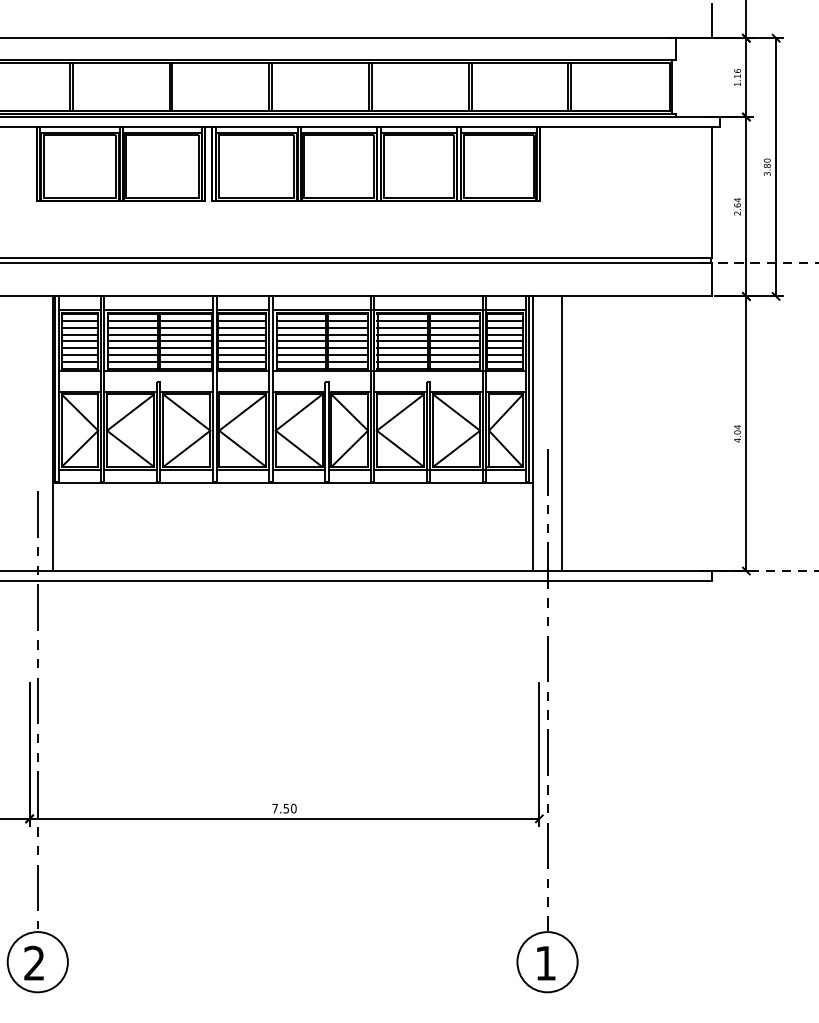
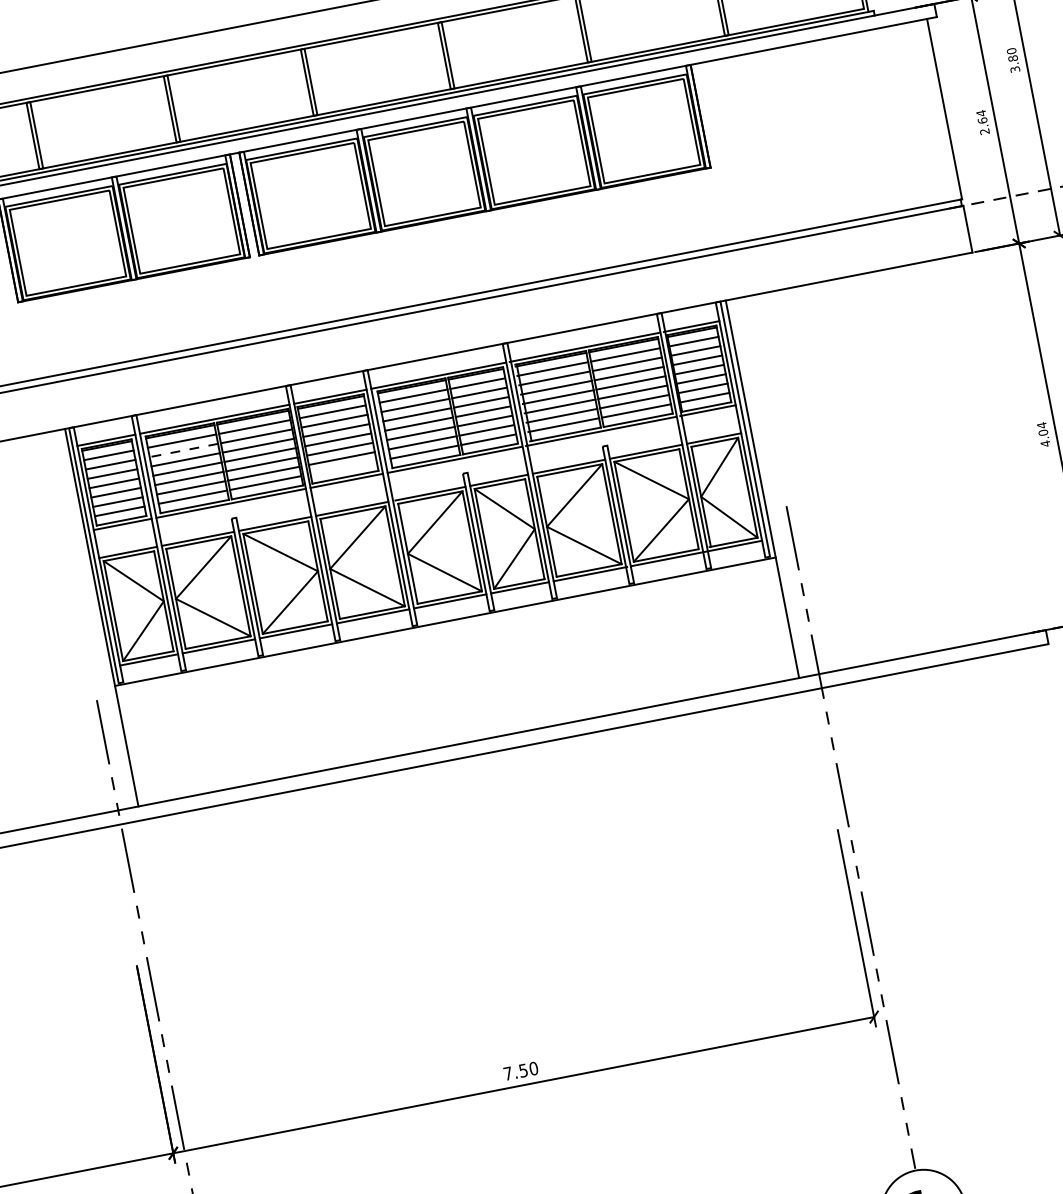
line: (132, 327) -> (183, 450), solid -> dashed
line: (242, 361) -> (343, 467), removed
line: (562, 433) -> (802, 481), removed

